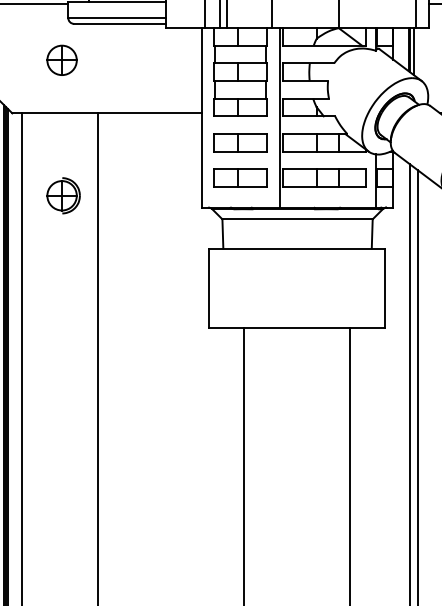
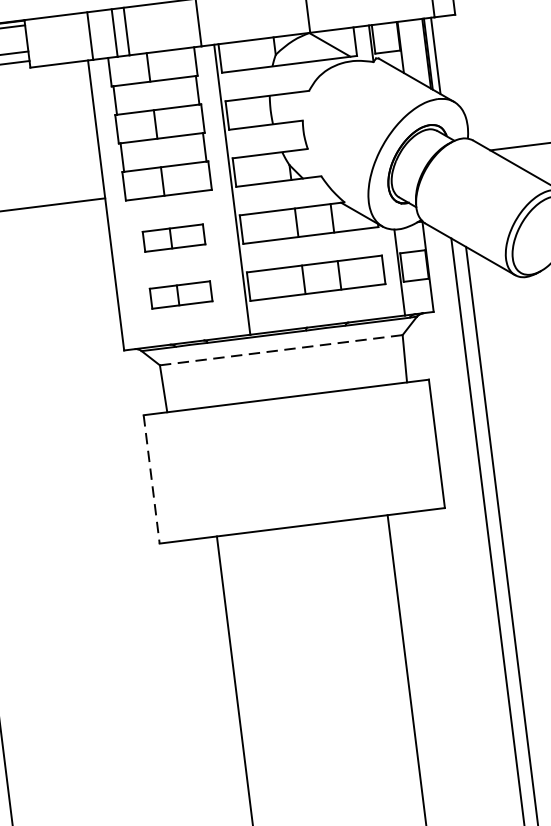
part: (240, 142) -> (173, 237), size x0.7
part: (240, 177) -> (180, 294), size x0.7
line: (298, 219) -> (282, 350), solid -> dashed
line: (208, 288) -> (151, 479), solid -> dashed

